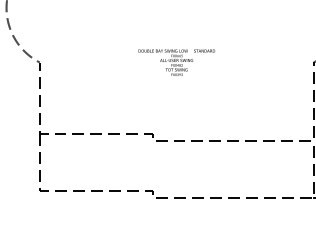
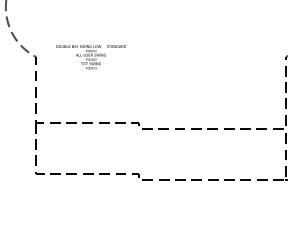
text: (177, 63) -> (91, 57), moved

